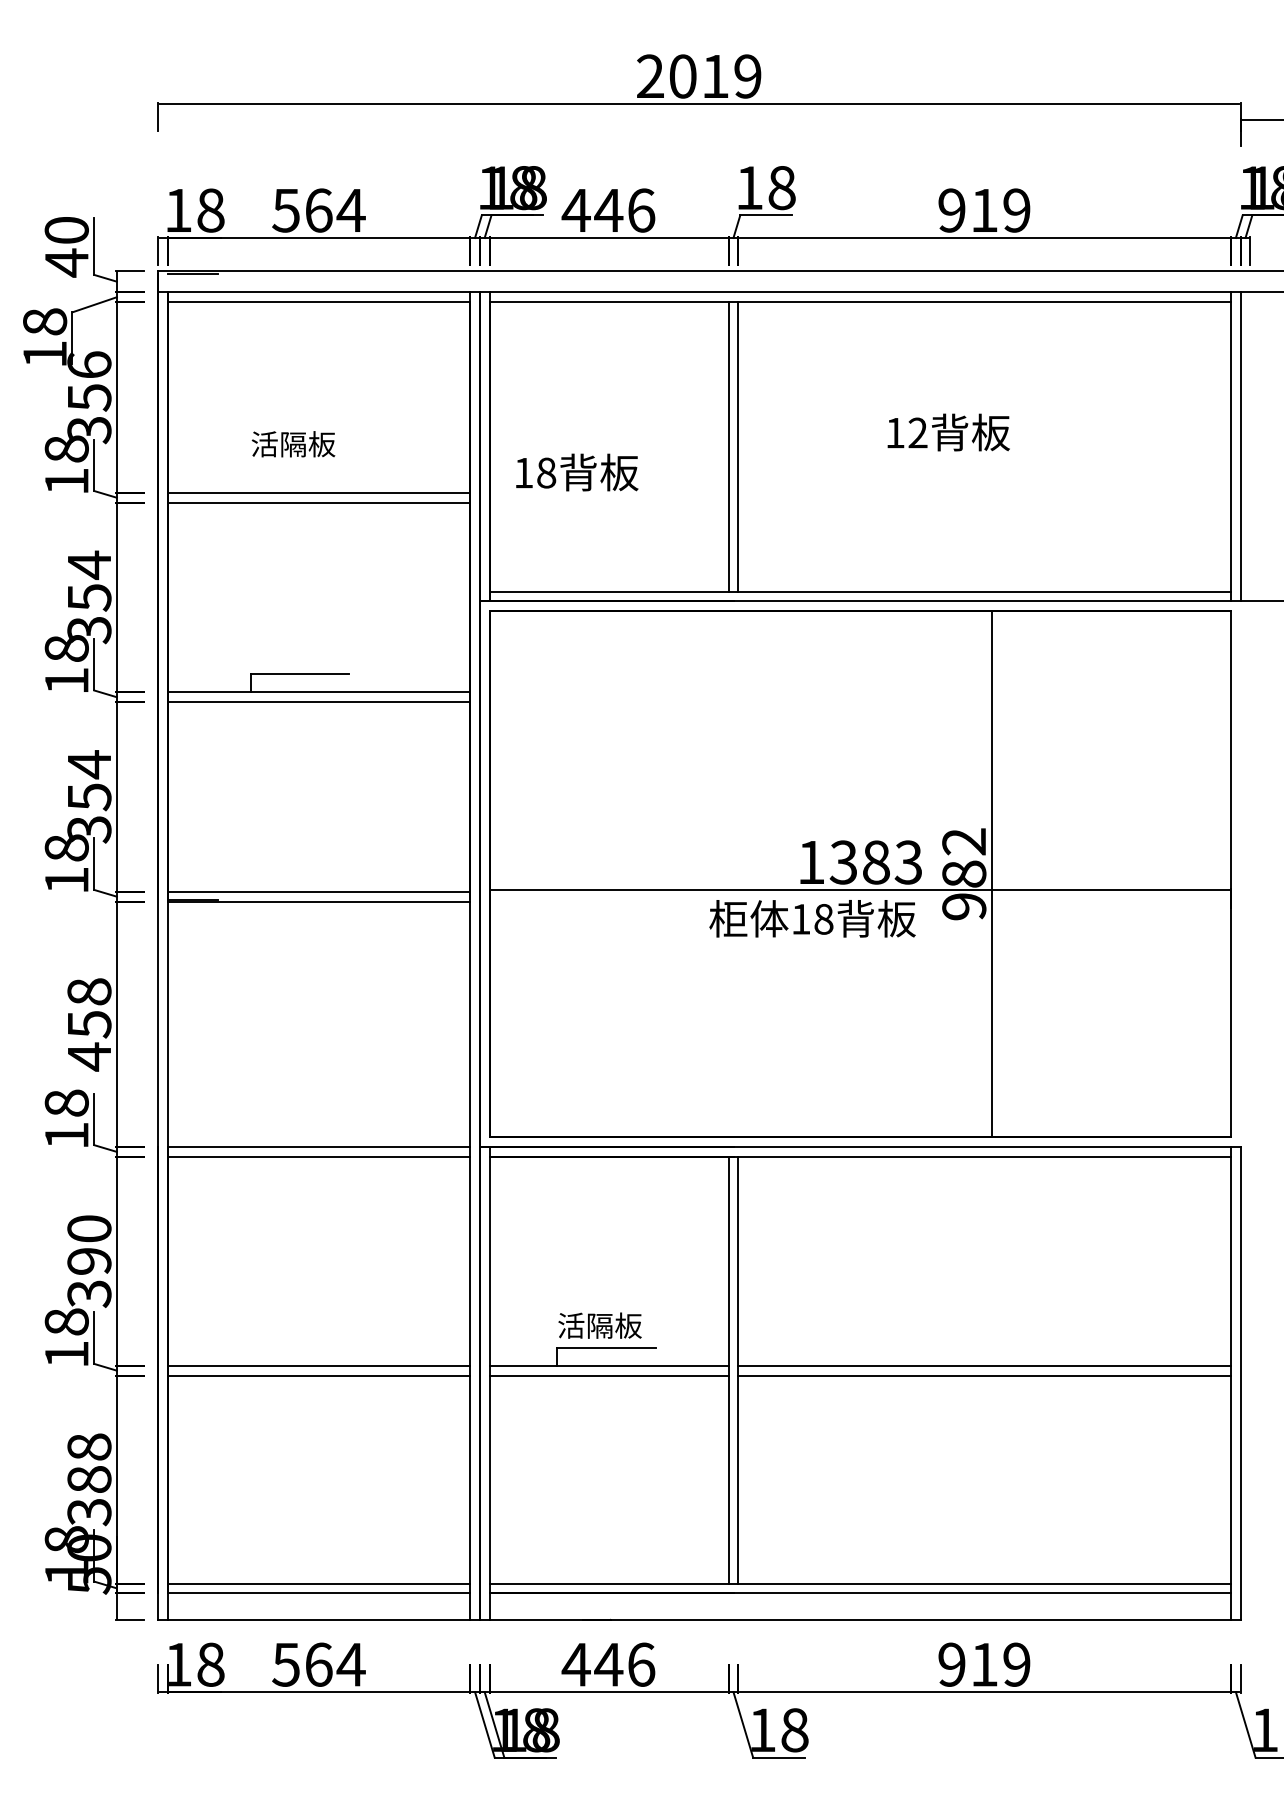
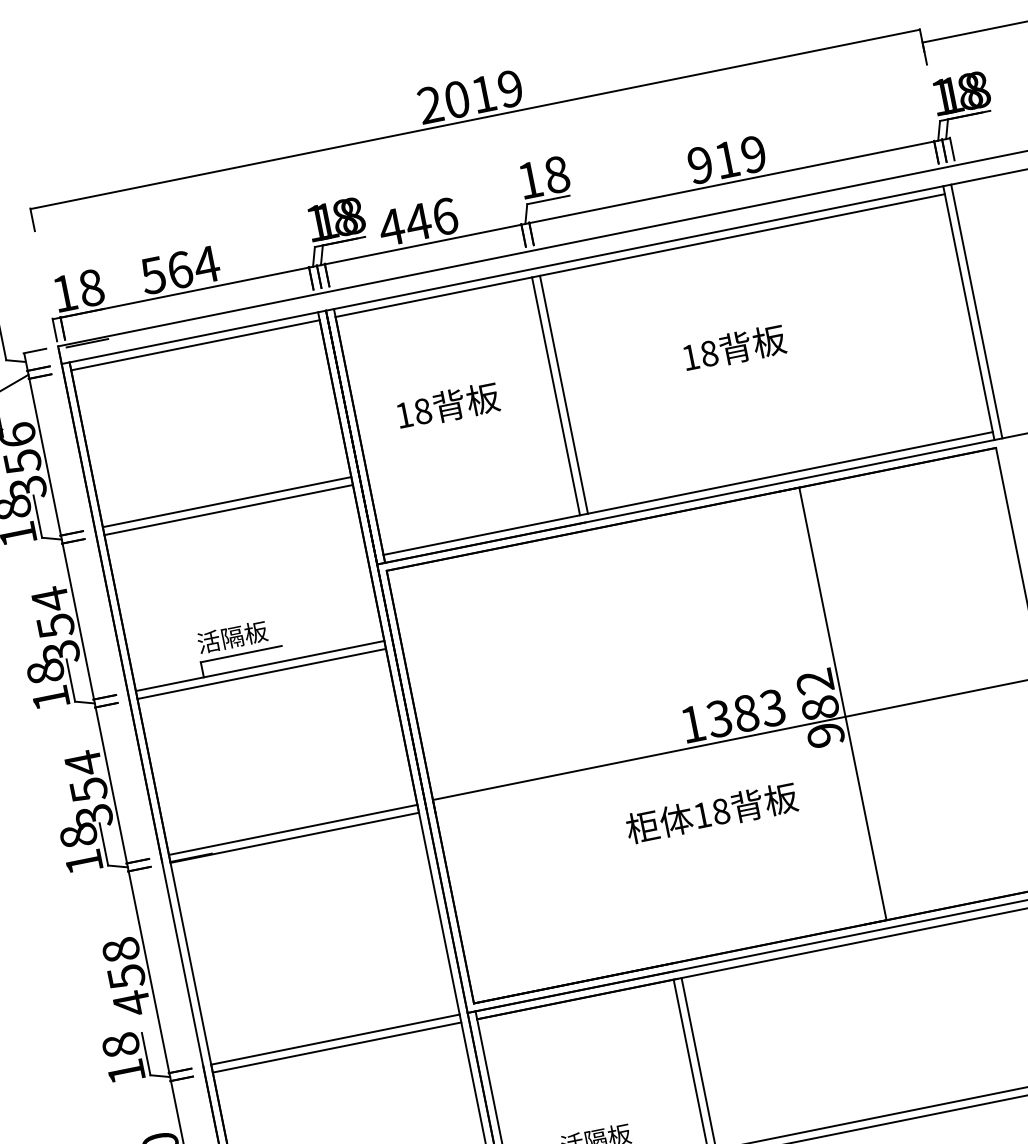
text: (917, 432) -> (708, 353), 12 -> 18
text: (293, 444) -> (232, 637), moved
text: (577, 472) -> (448, 405), moved
text: (812, 918) -> (711, 812), moved

